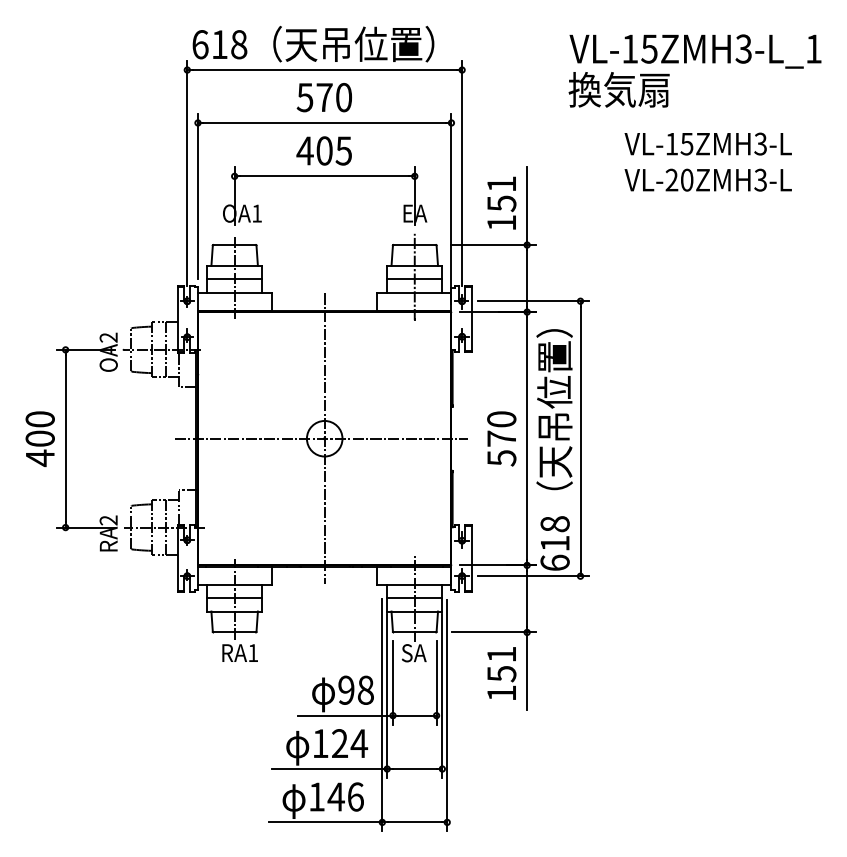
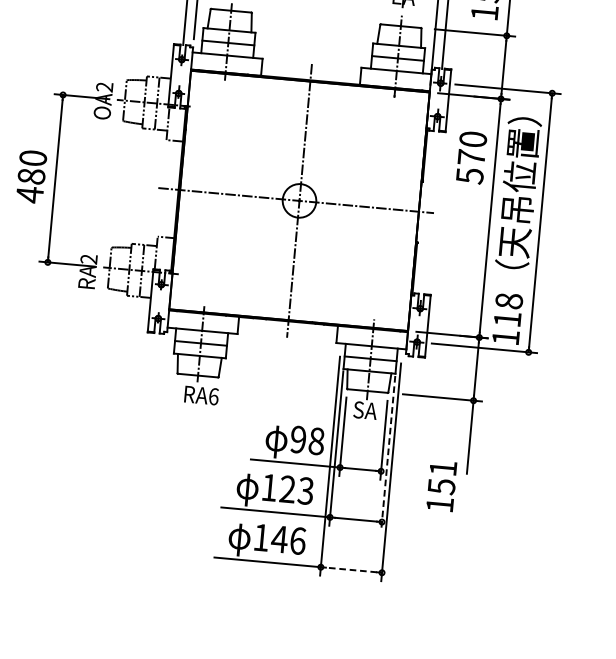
text: (40, 438) -> (31, 176), 400 -> 480
text: (501, 438) -> (471, 157), moved
text: (554, 562) -> (505, 337), 618 -> 118
text: (253, 653) -> (214, 397), RA1 -> RA6
text: (501, 673) -> (441, 486), moved
line: (442, 695) -> (388, 452), solid -> dashed
text: (359, 743) -> (306, 490), 124 -> 123
line: (414, 822) -> (351, 570), solid -> dashed

